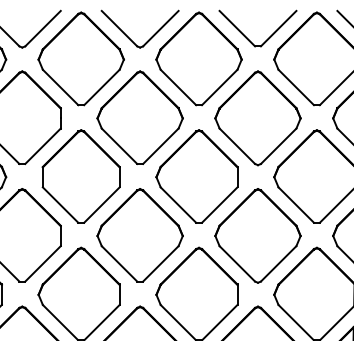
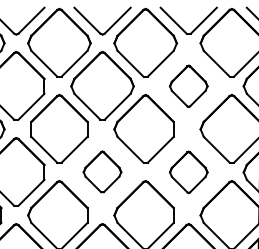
part: (257, 118) -> (188, 86), size x0.6
part: (139, 235) -> (102, 172), size x0.6
part: (257, 235) -> (188, 172), size x0.6

